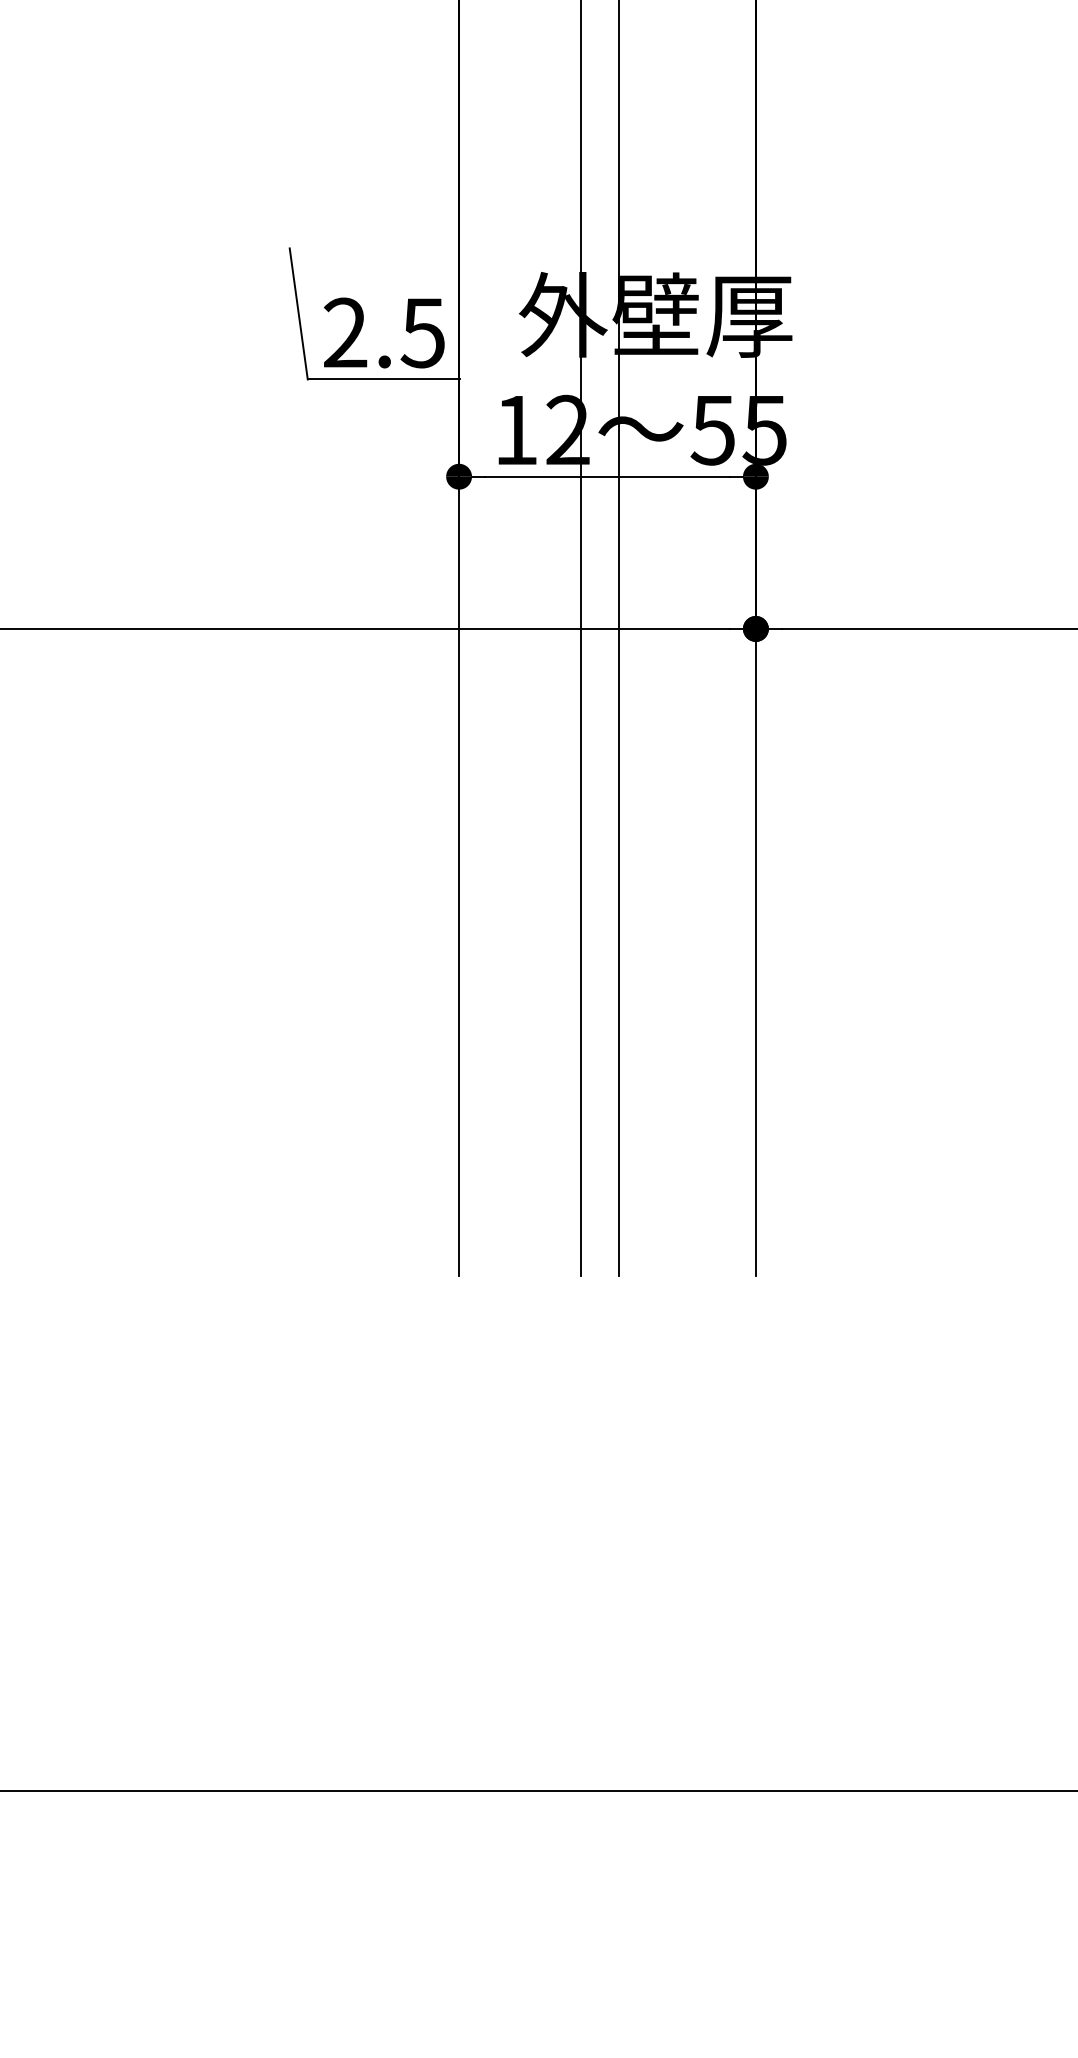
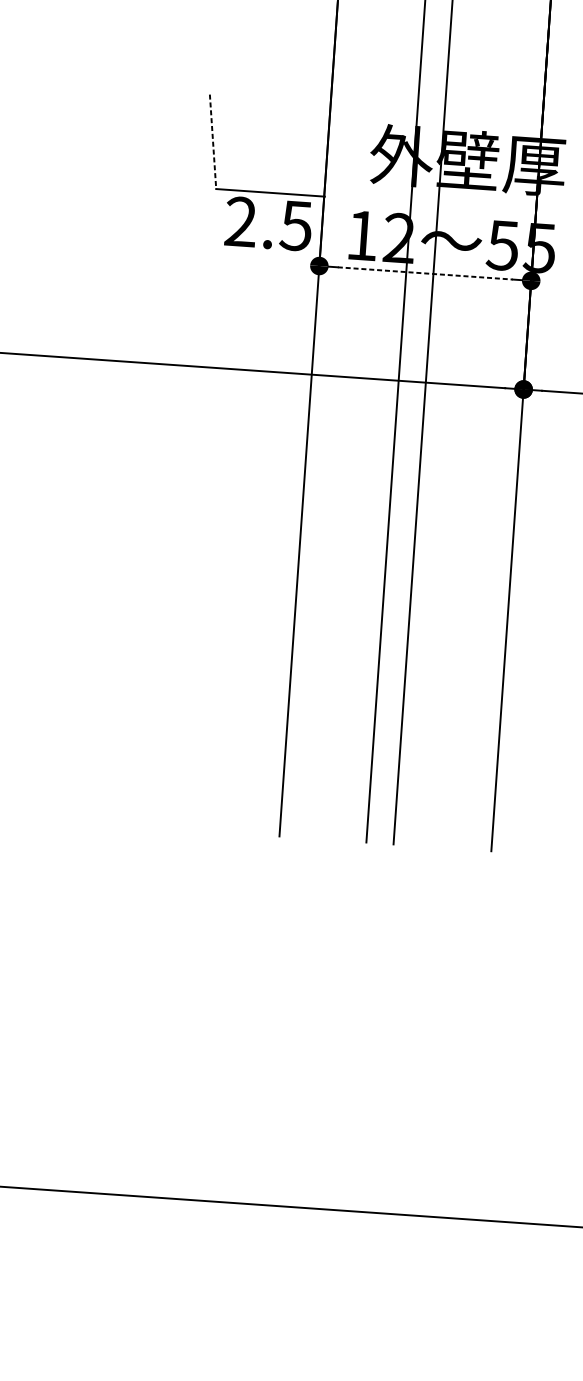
line: (298, 314) -> (212, 142), solid -> dashed
text: (384, 332) -> (268, 223), moved
line: (607, 476) -> (425, 273), solid -> dashed

